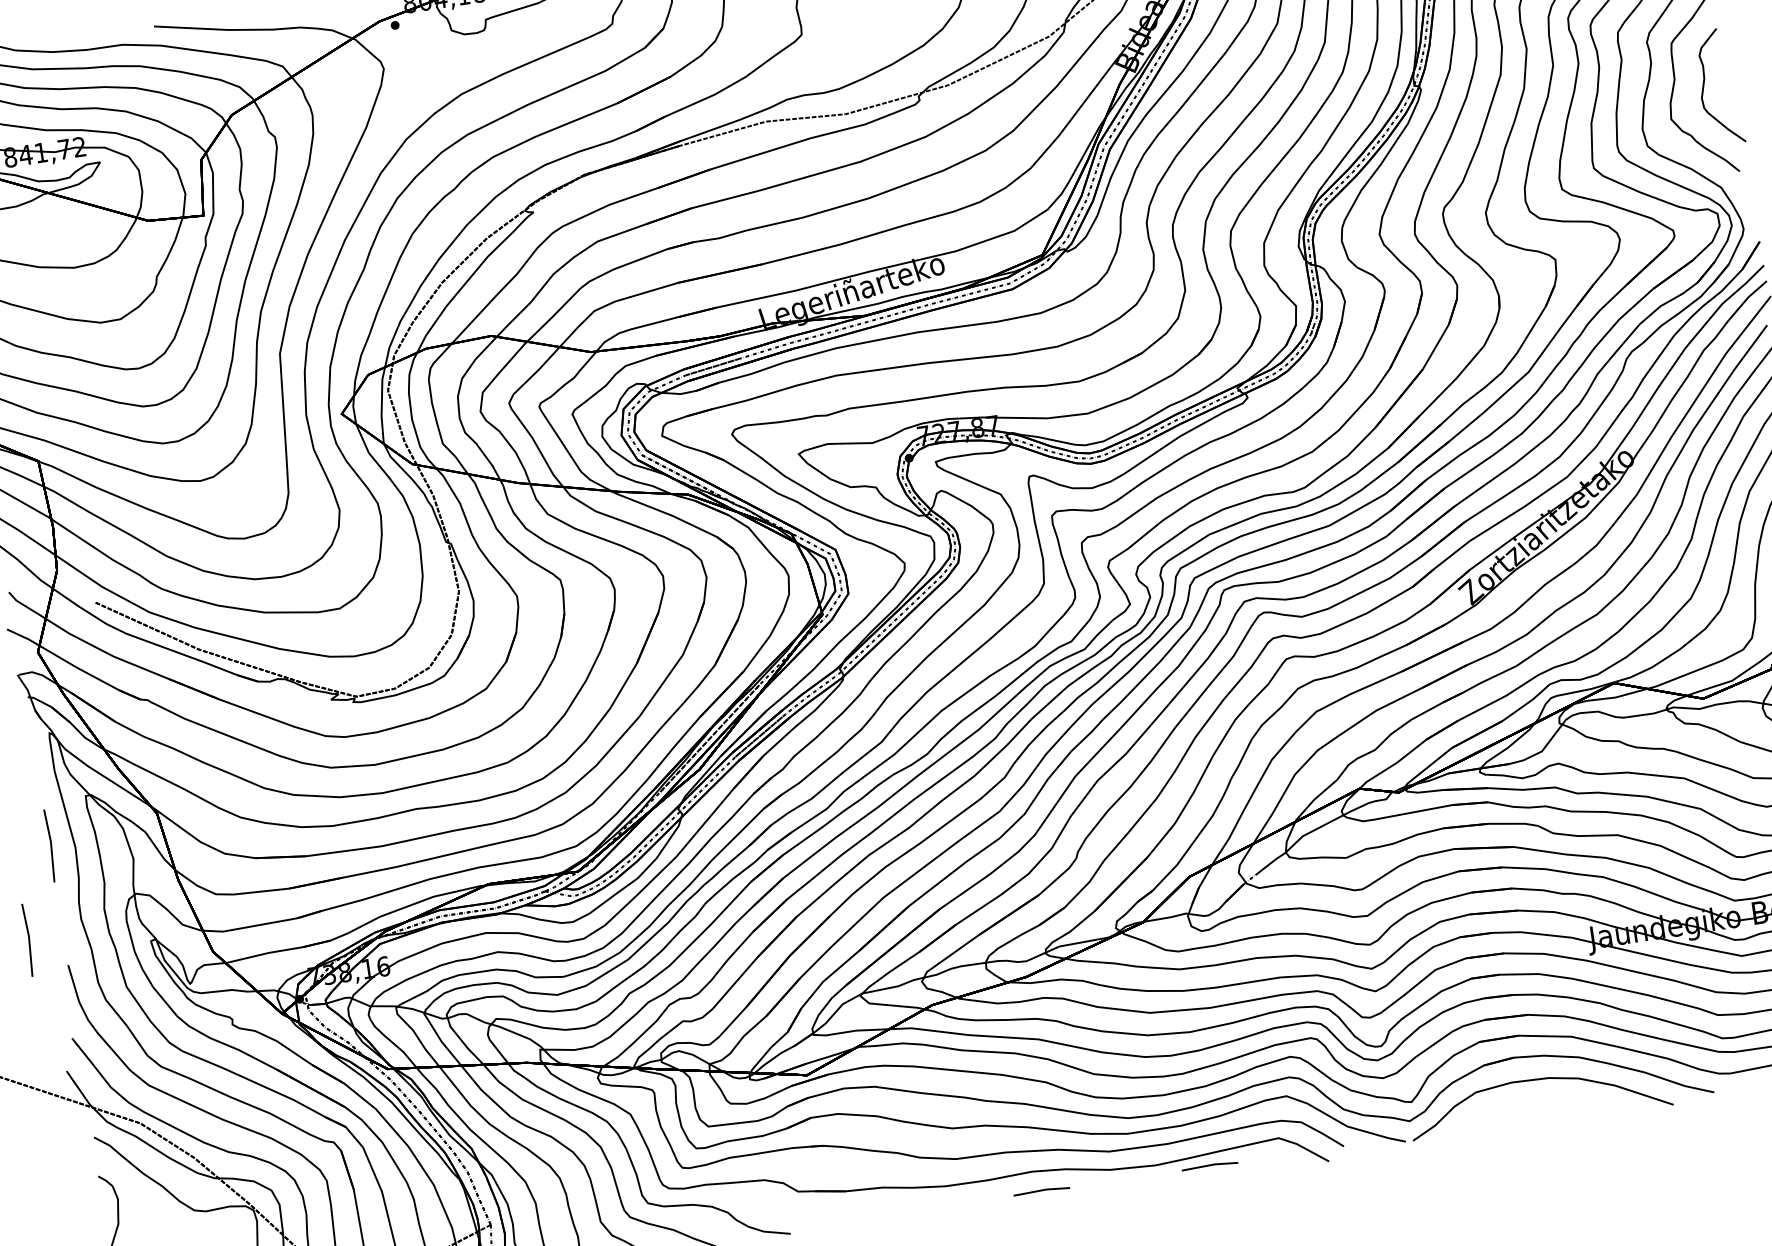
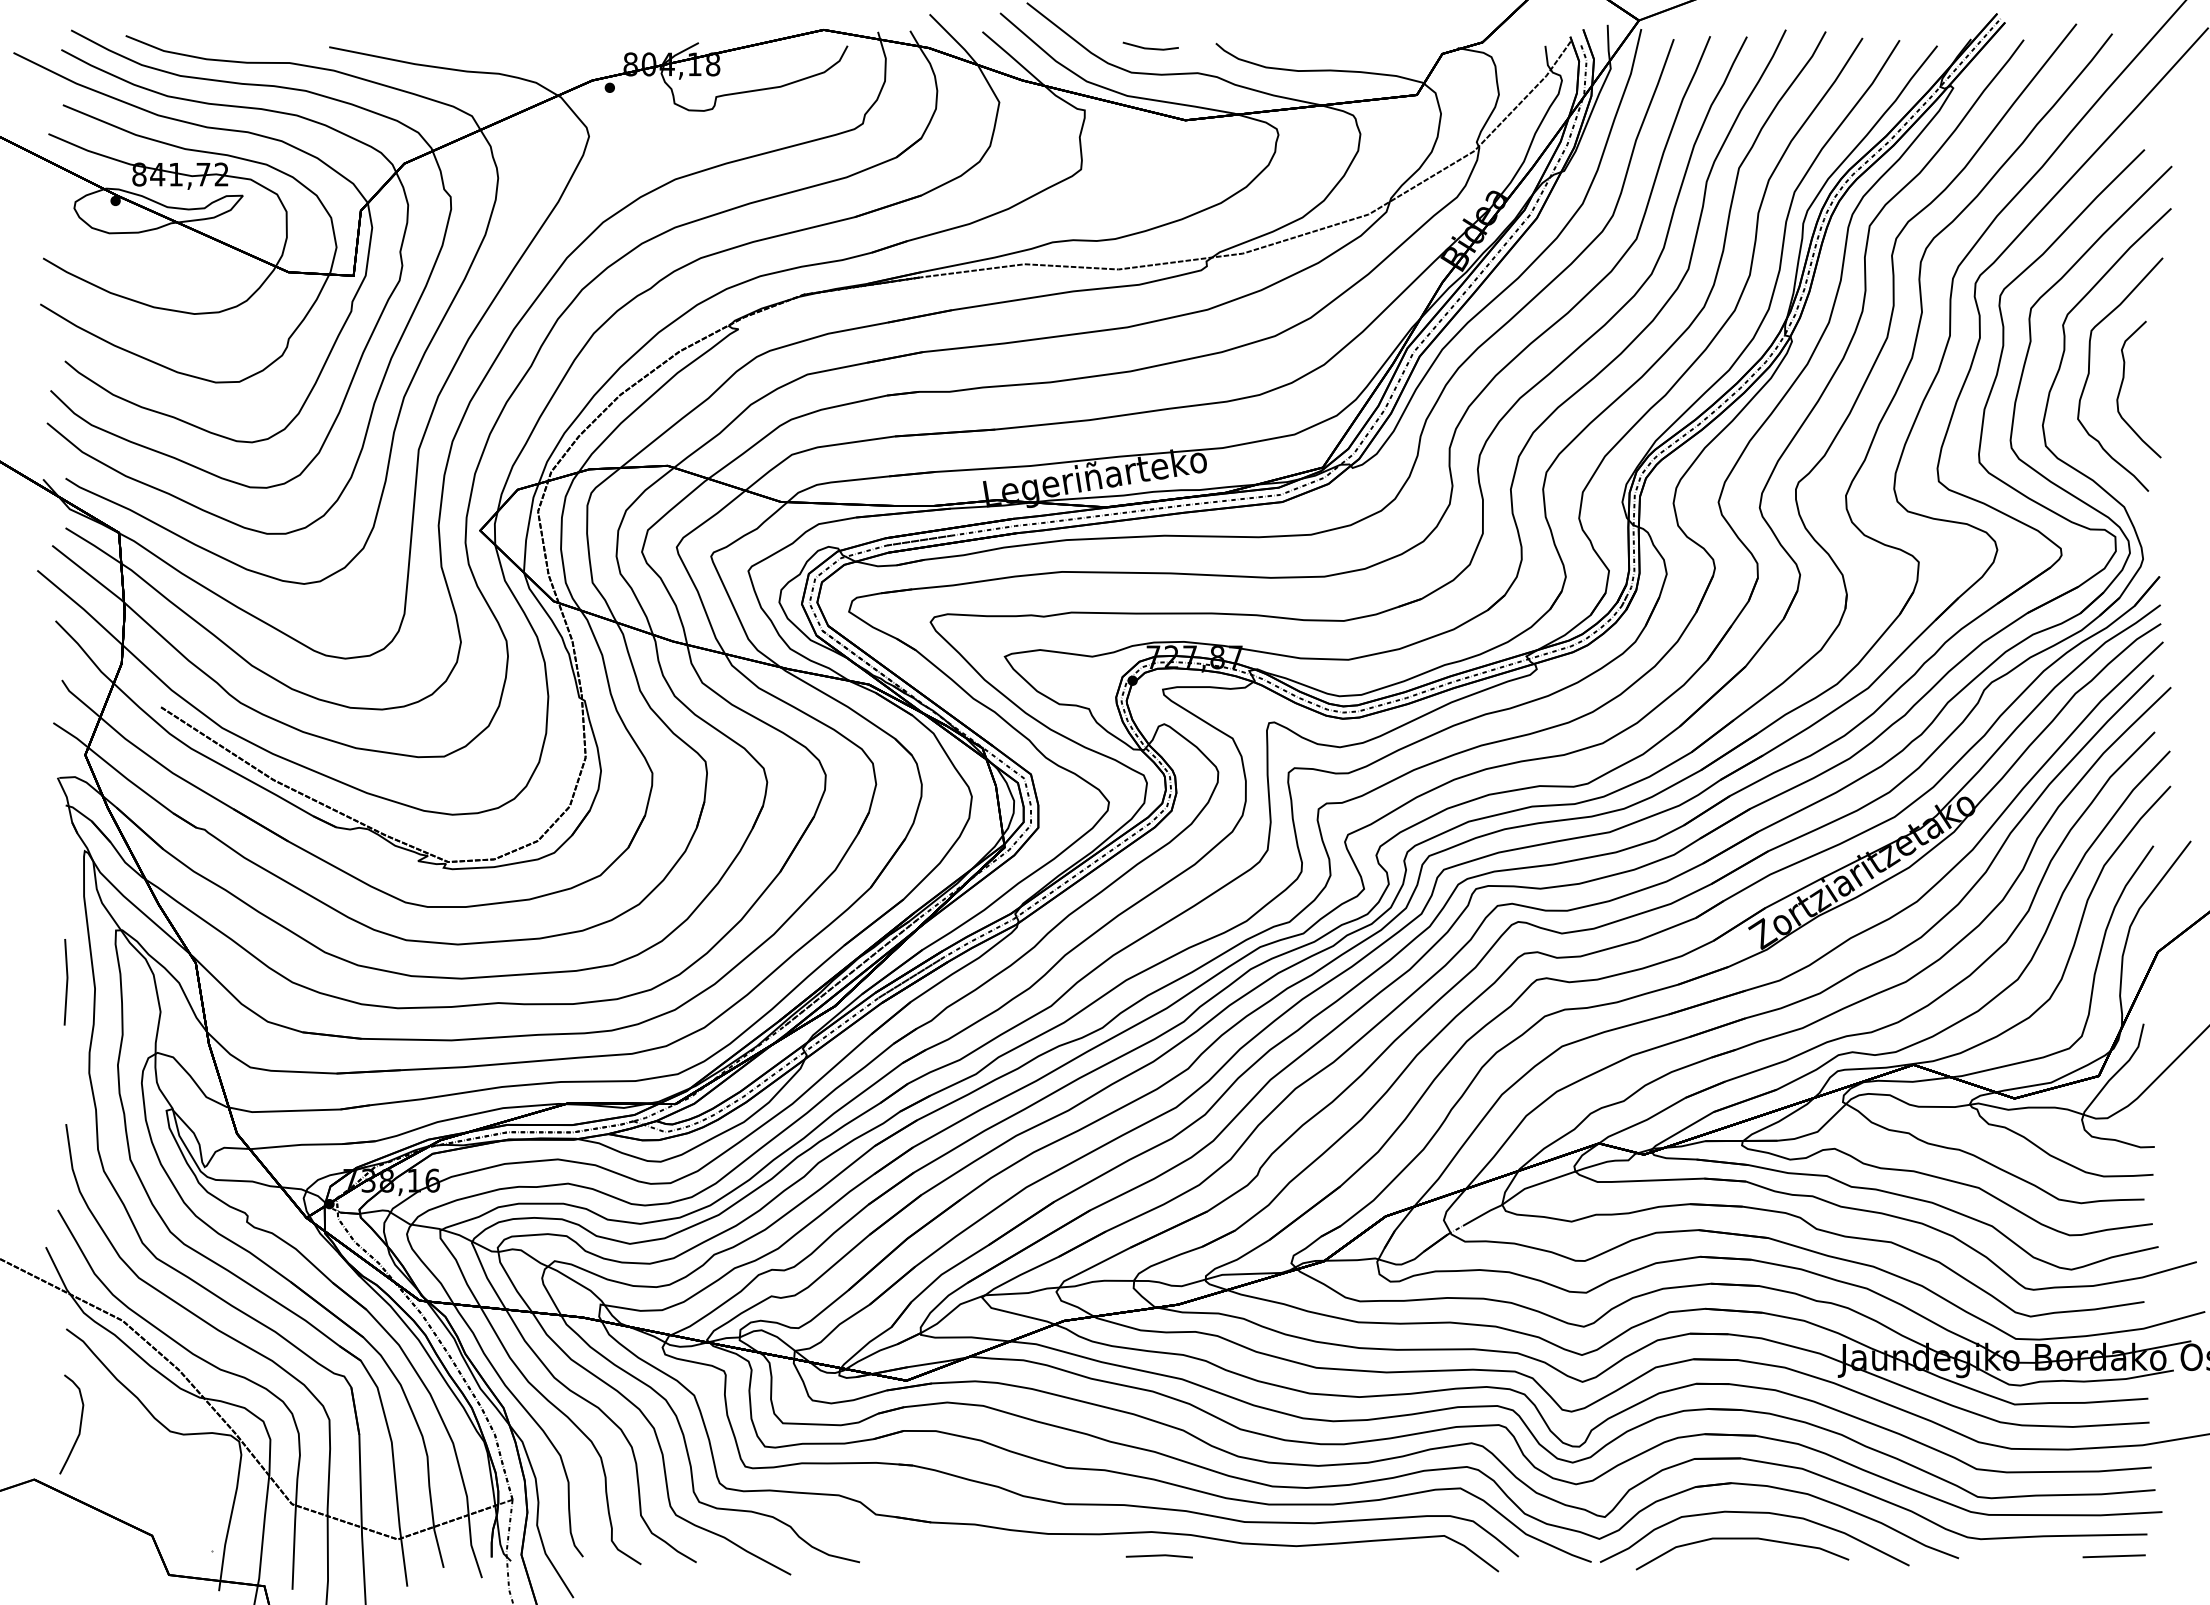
line: (28, 940) -> (24, 1088), removed
curve: (1529, 1103) -> (1742, 1539), added
line: (1209, 1166) -> (1358, 1556), removed

